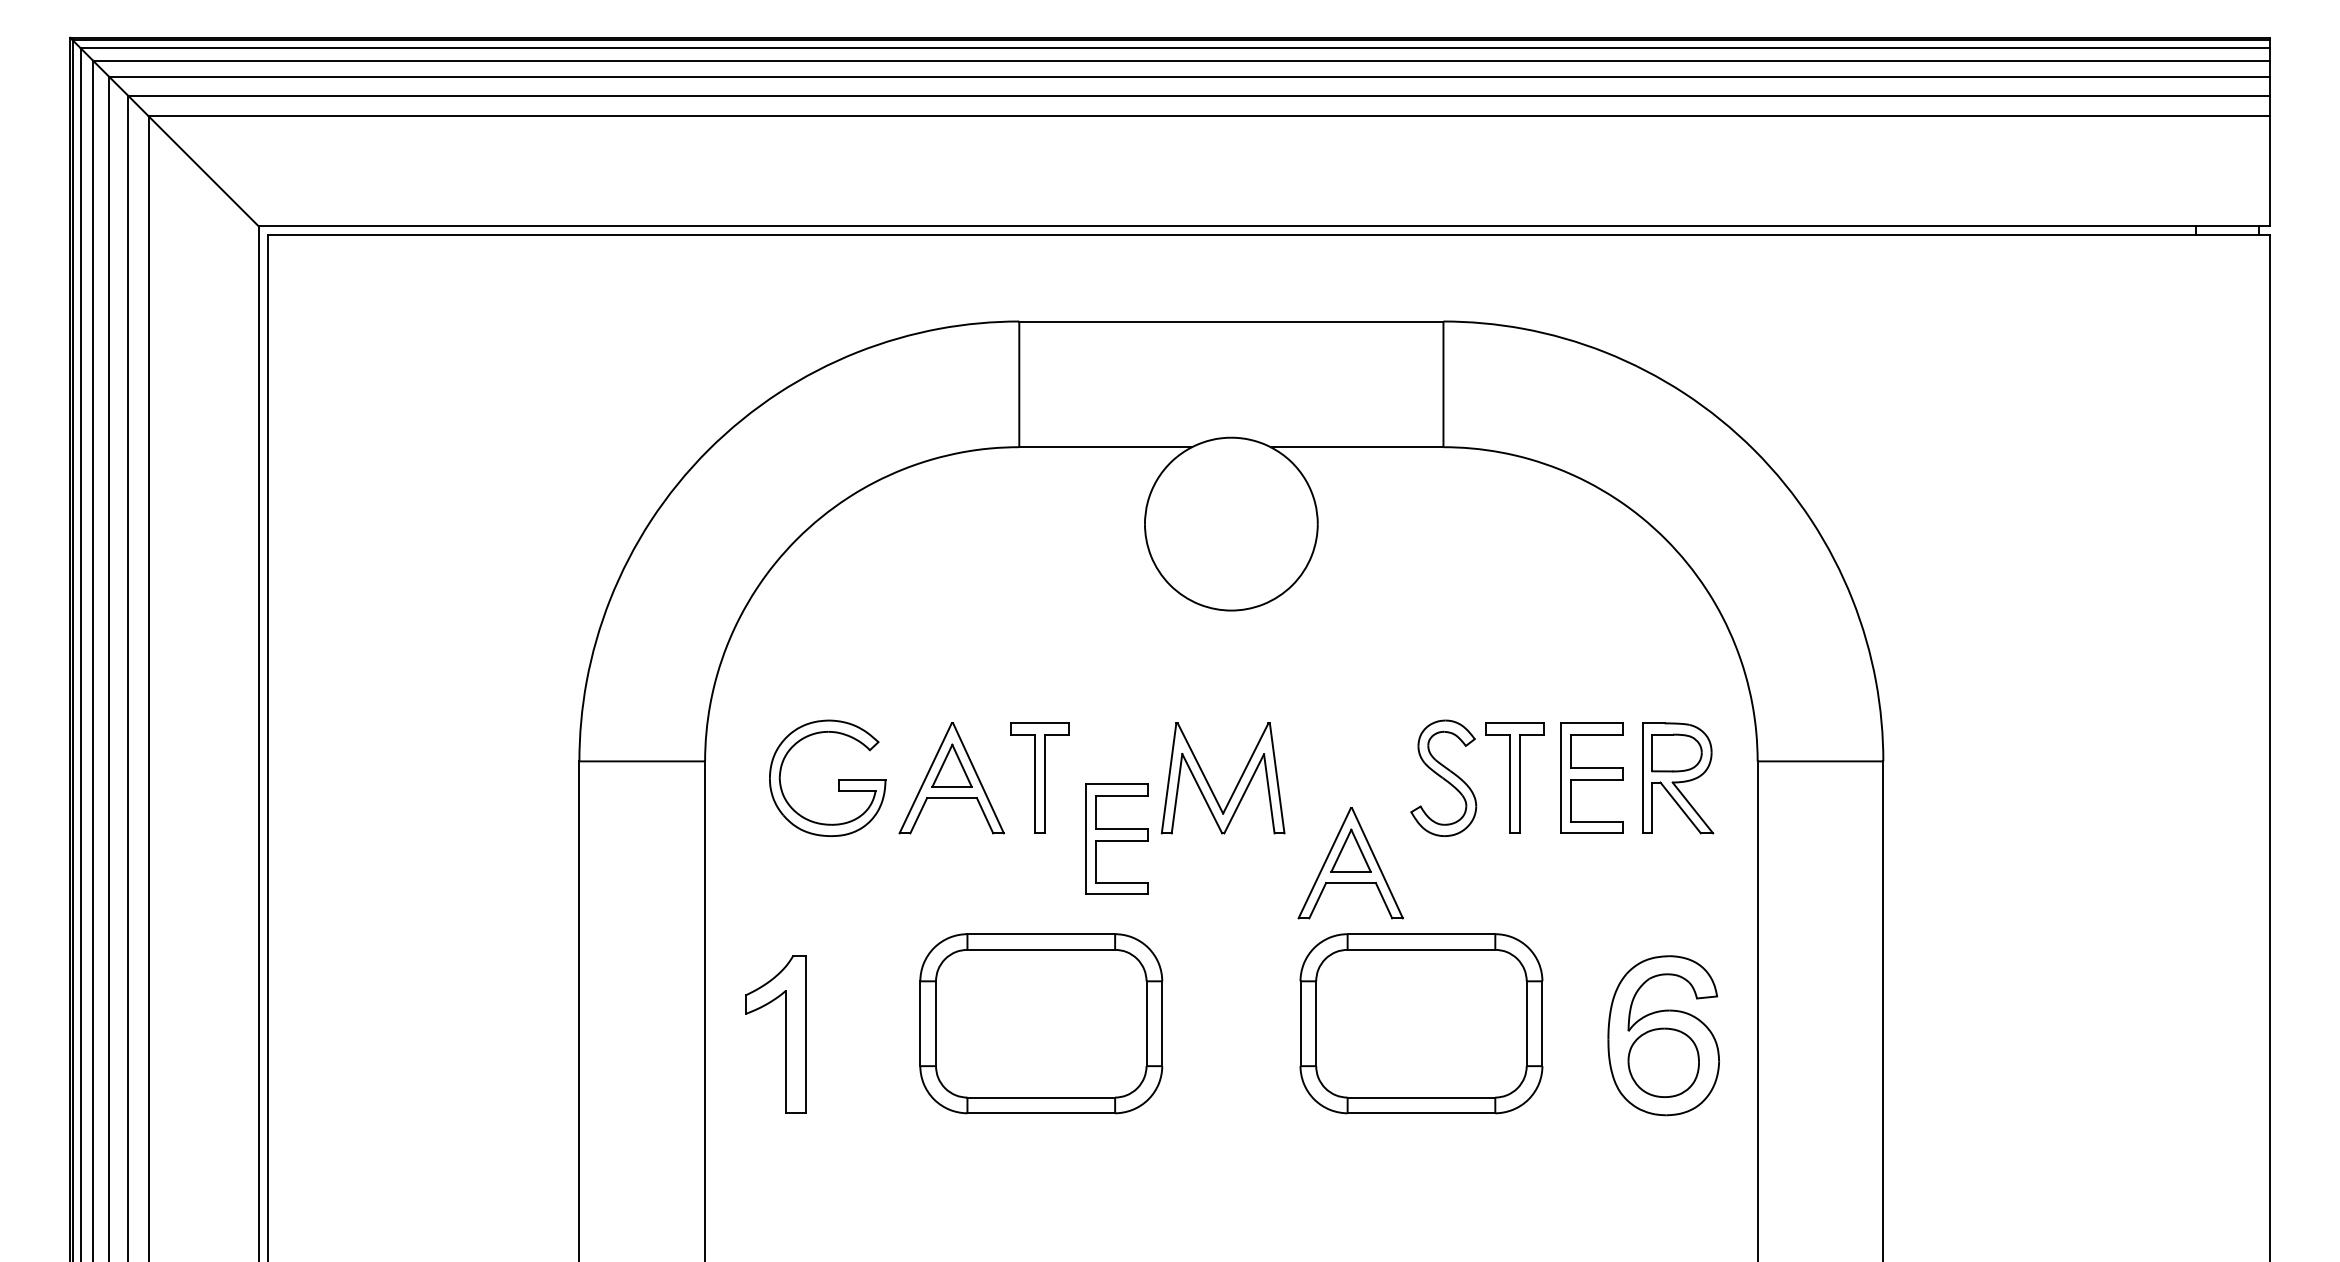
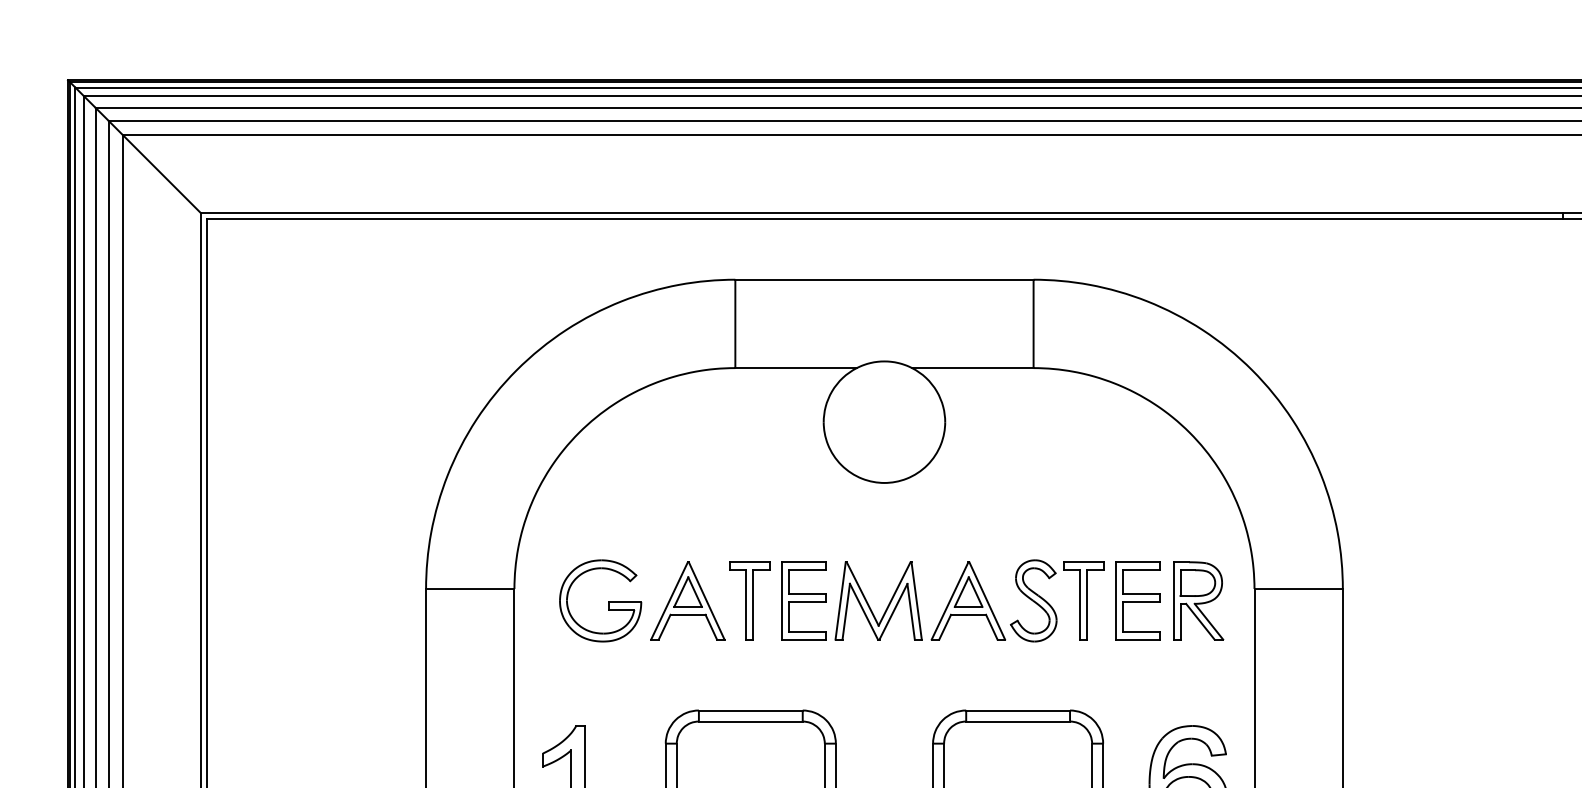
part: (1116, 838) -> (803, 600), moved
part: (1350, 863) -> (968, 601), moved

